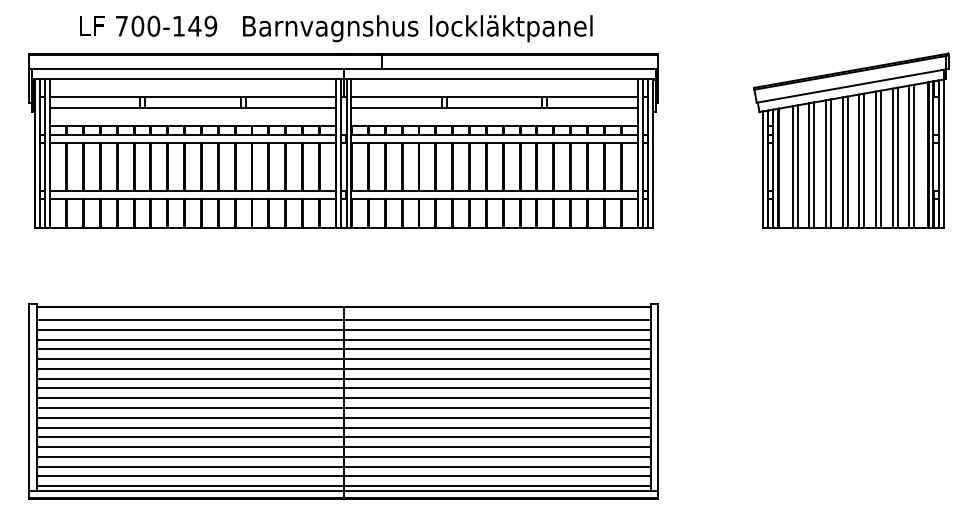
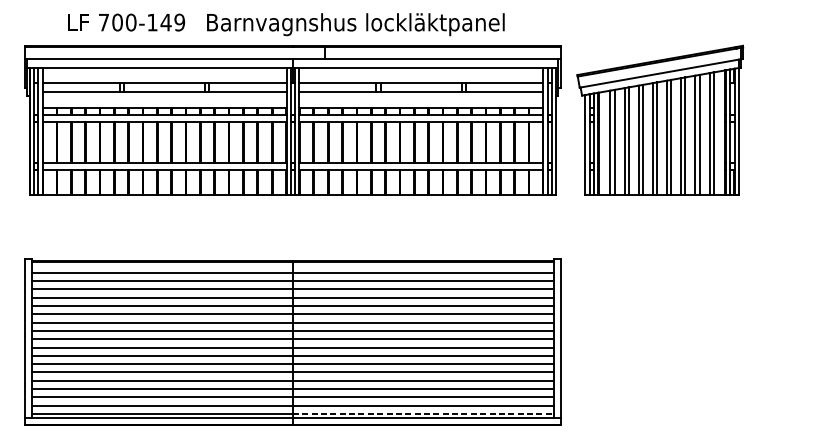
part: (851, 140) -> (660, 119), moved
line: (497, 486) -> (423, 414), solid -> dashed

